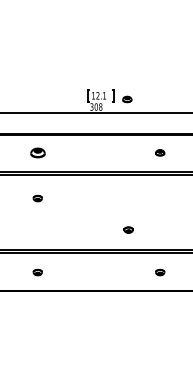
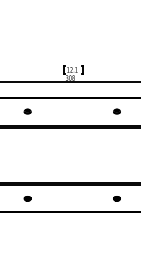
part: (126, 99) -> (92, 72), removed
part: (37, 152) -> (27, 111), size x0.62
part: (37, 198) -> (27, 144), removed
part: (128, 229) -> (93, 167), removed

